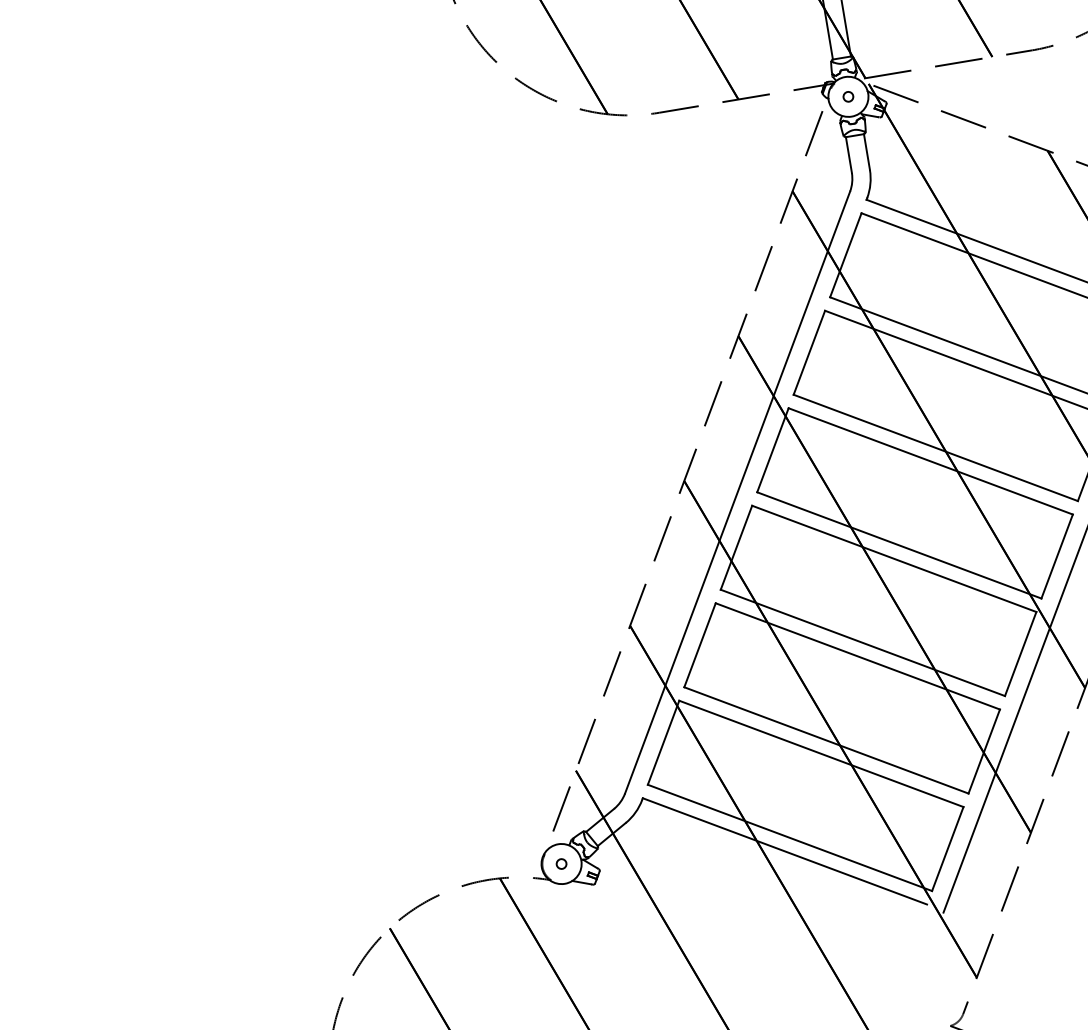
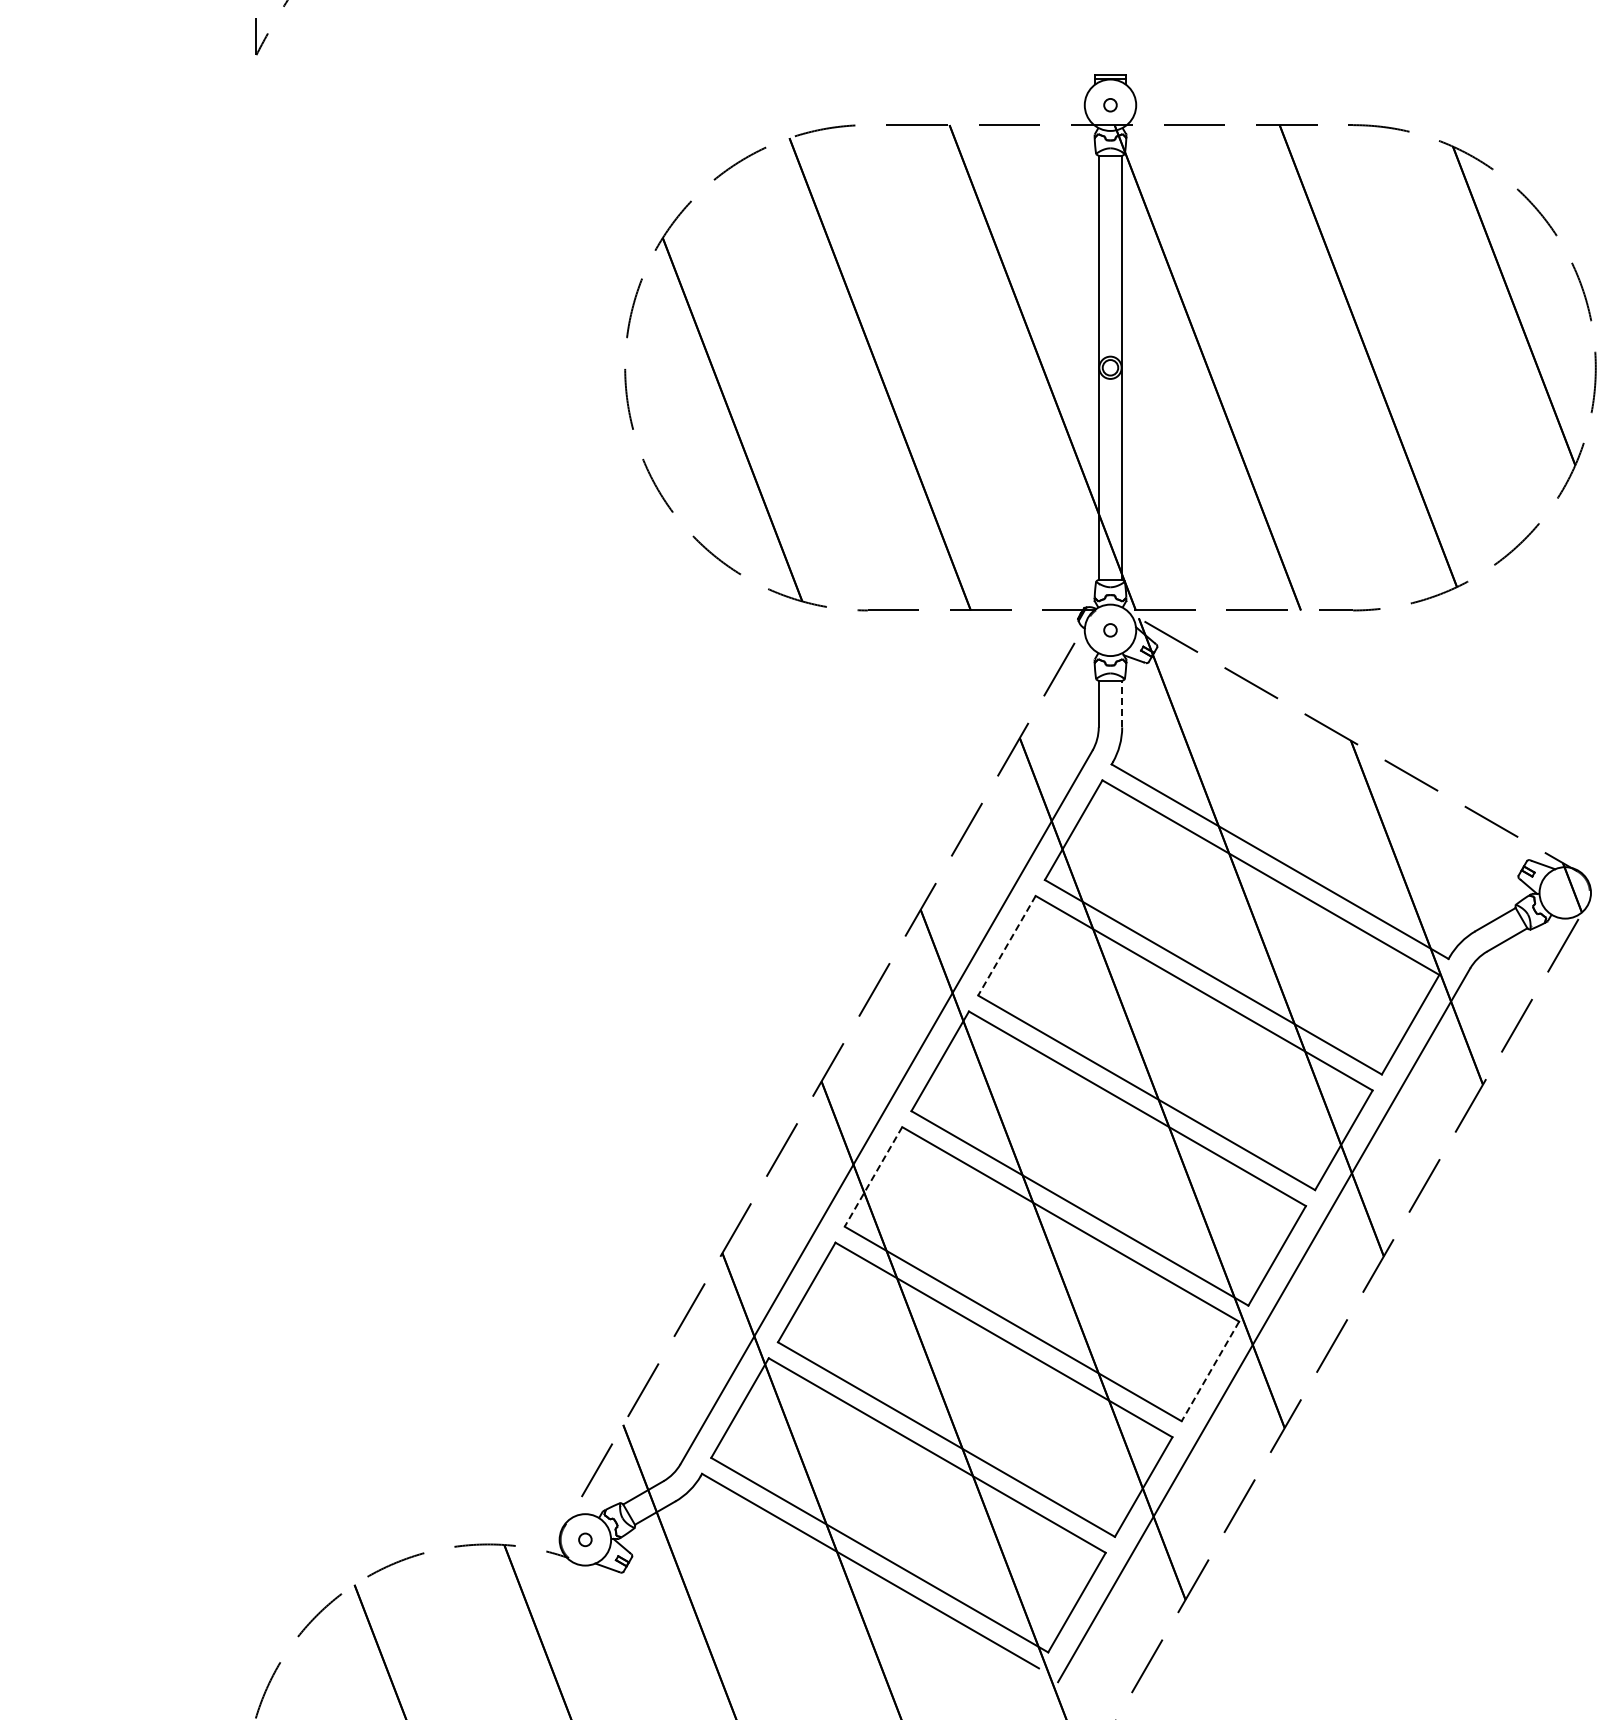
line: (867, 151) -> (1122, 703), solid -> dashed
line: (809, 353) -> (1006, 946), solid -> dashed
line: (736, 548) -> (873, 1177), solid -> dashed
line: (1020, 654) -> (1210, 1371), solid -> dashed

